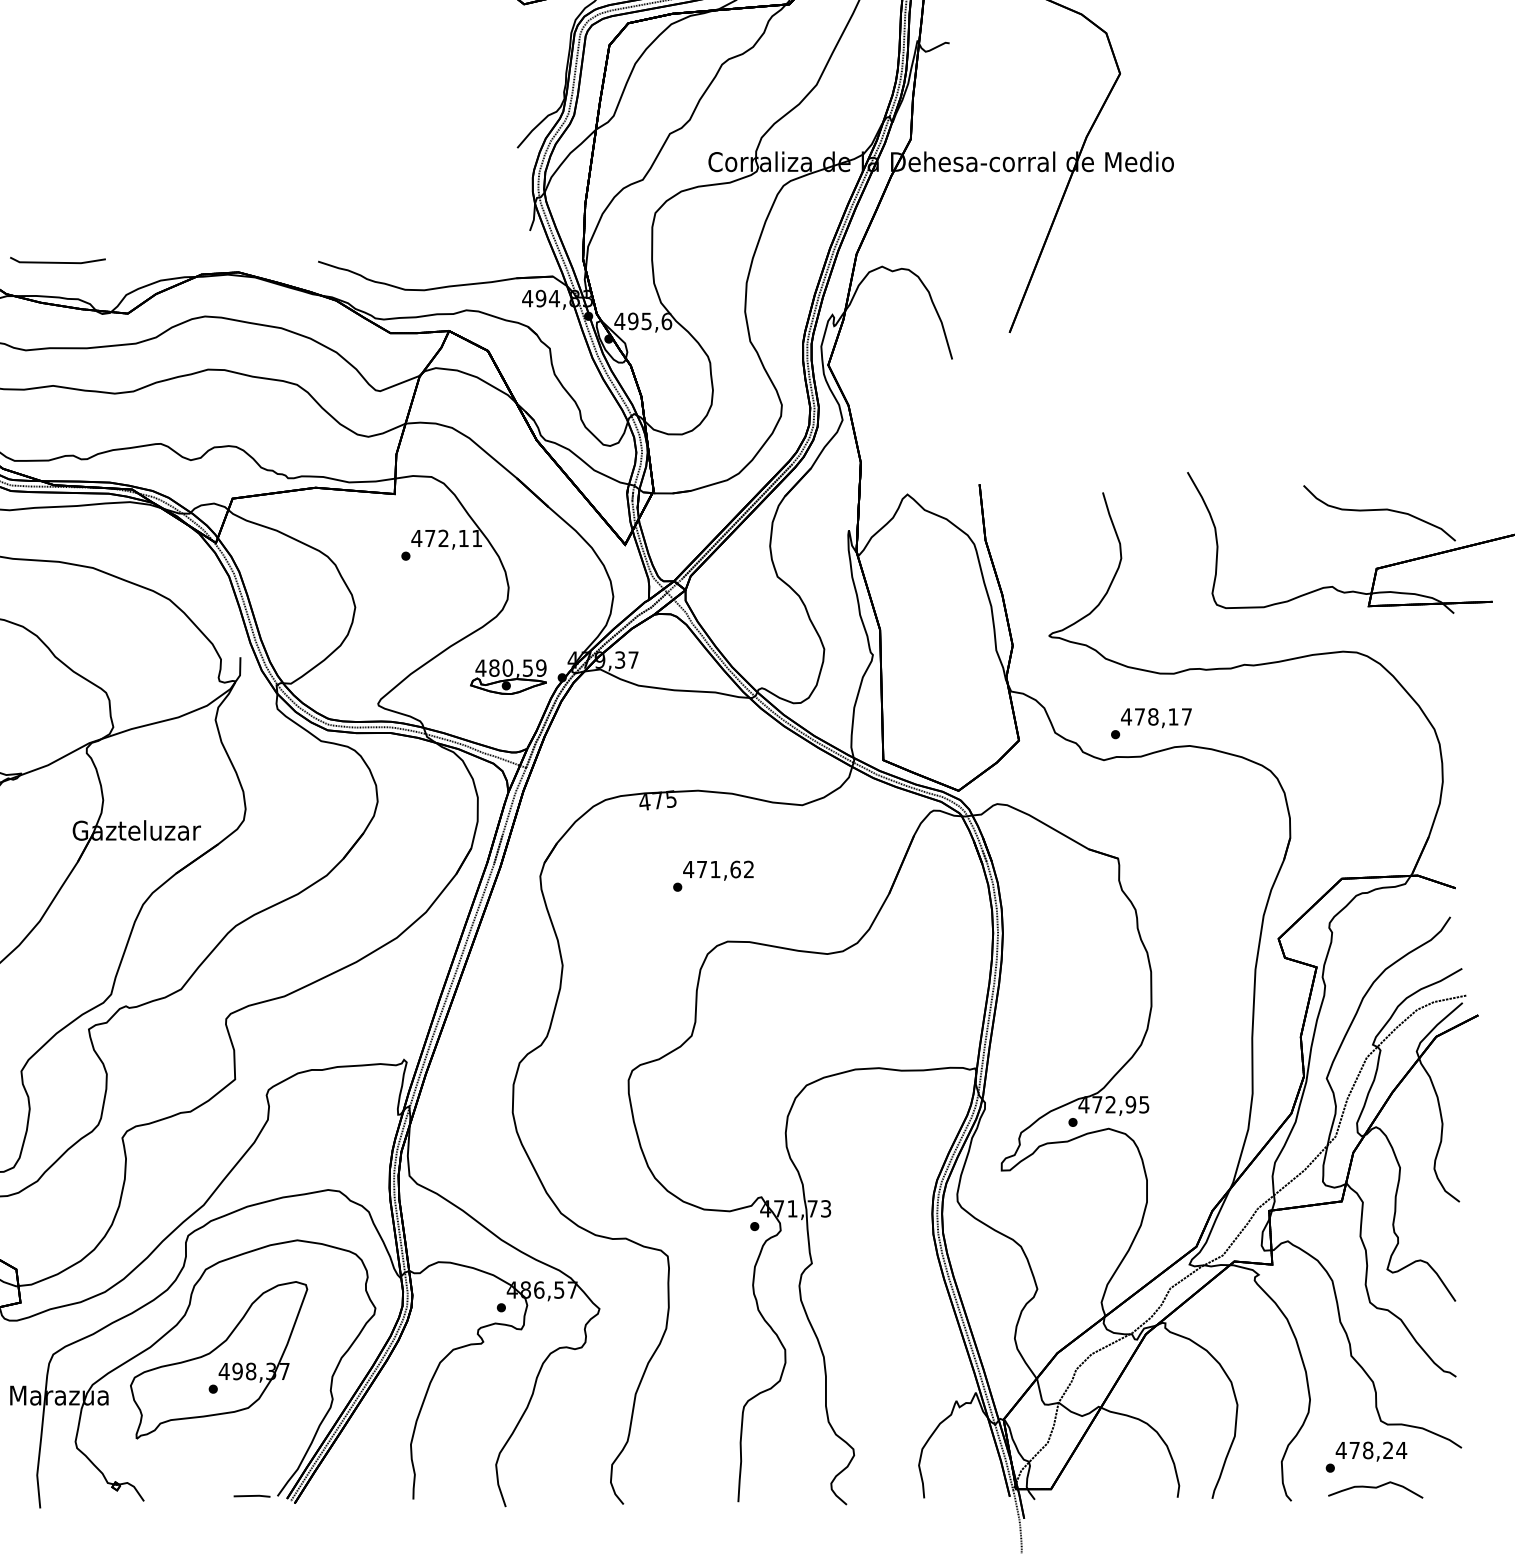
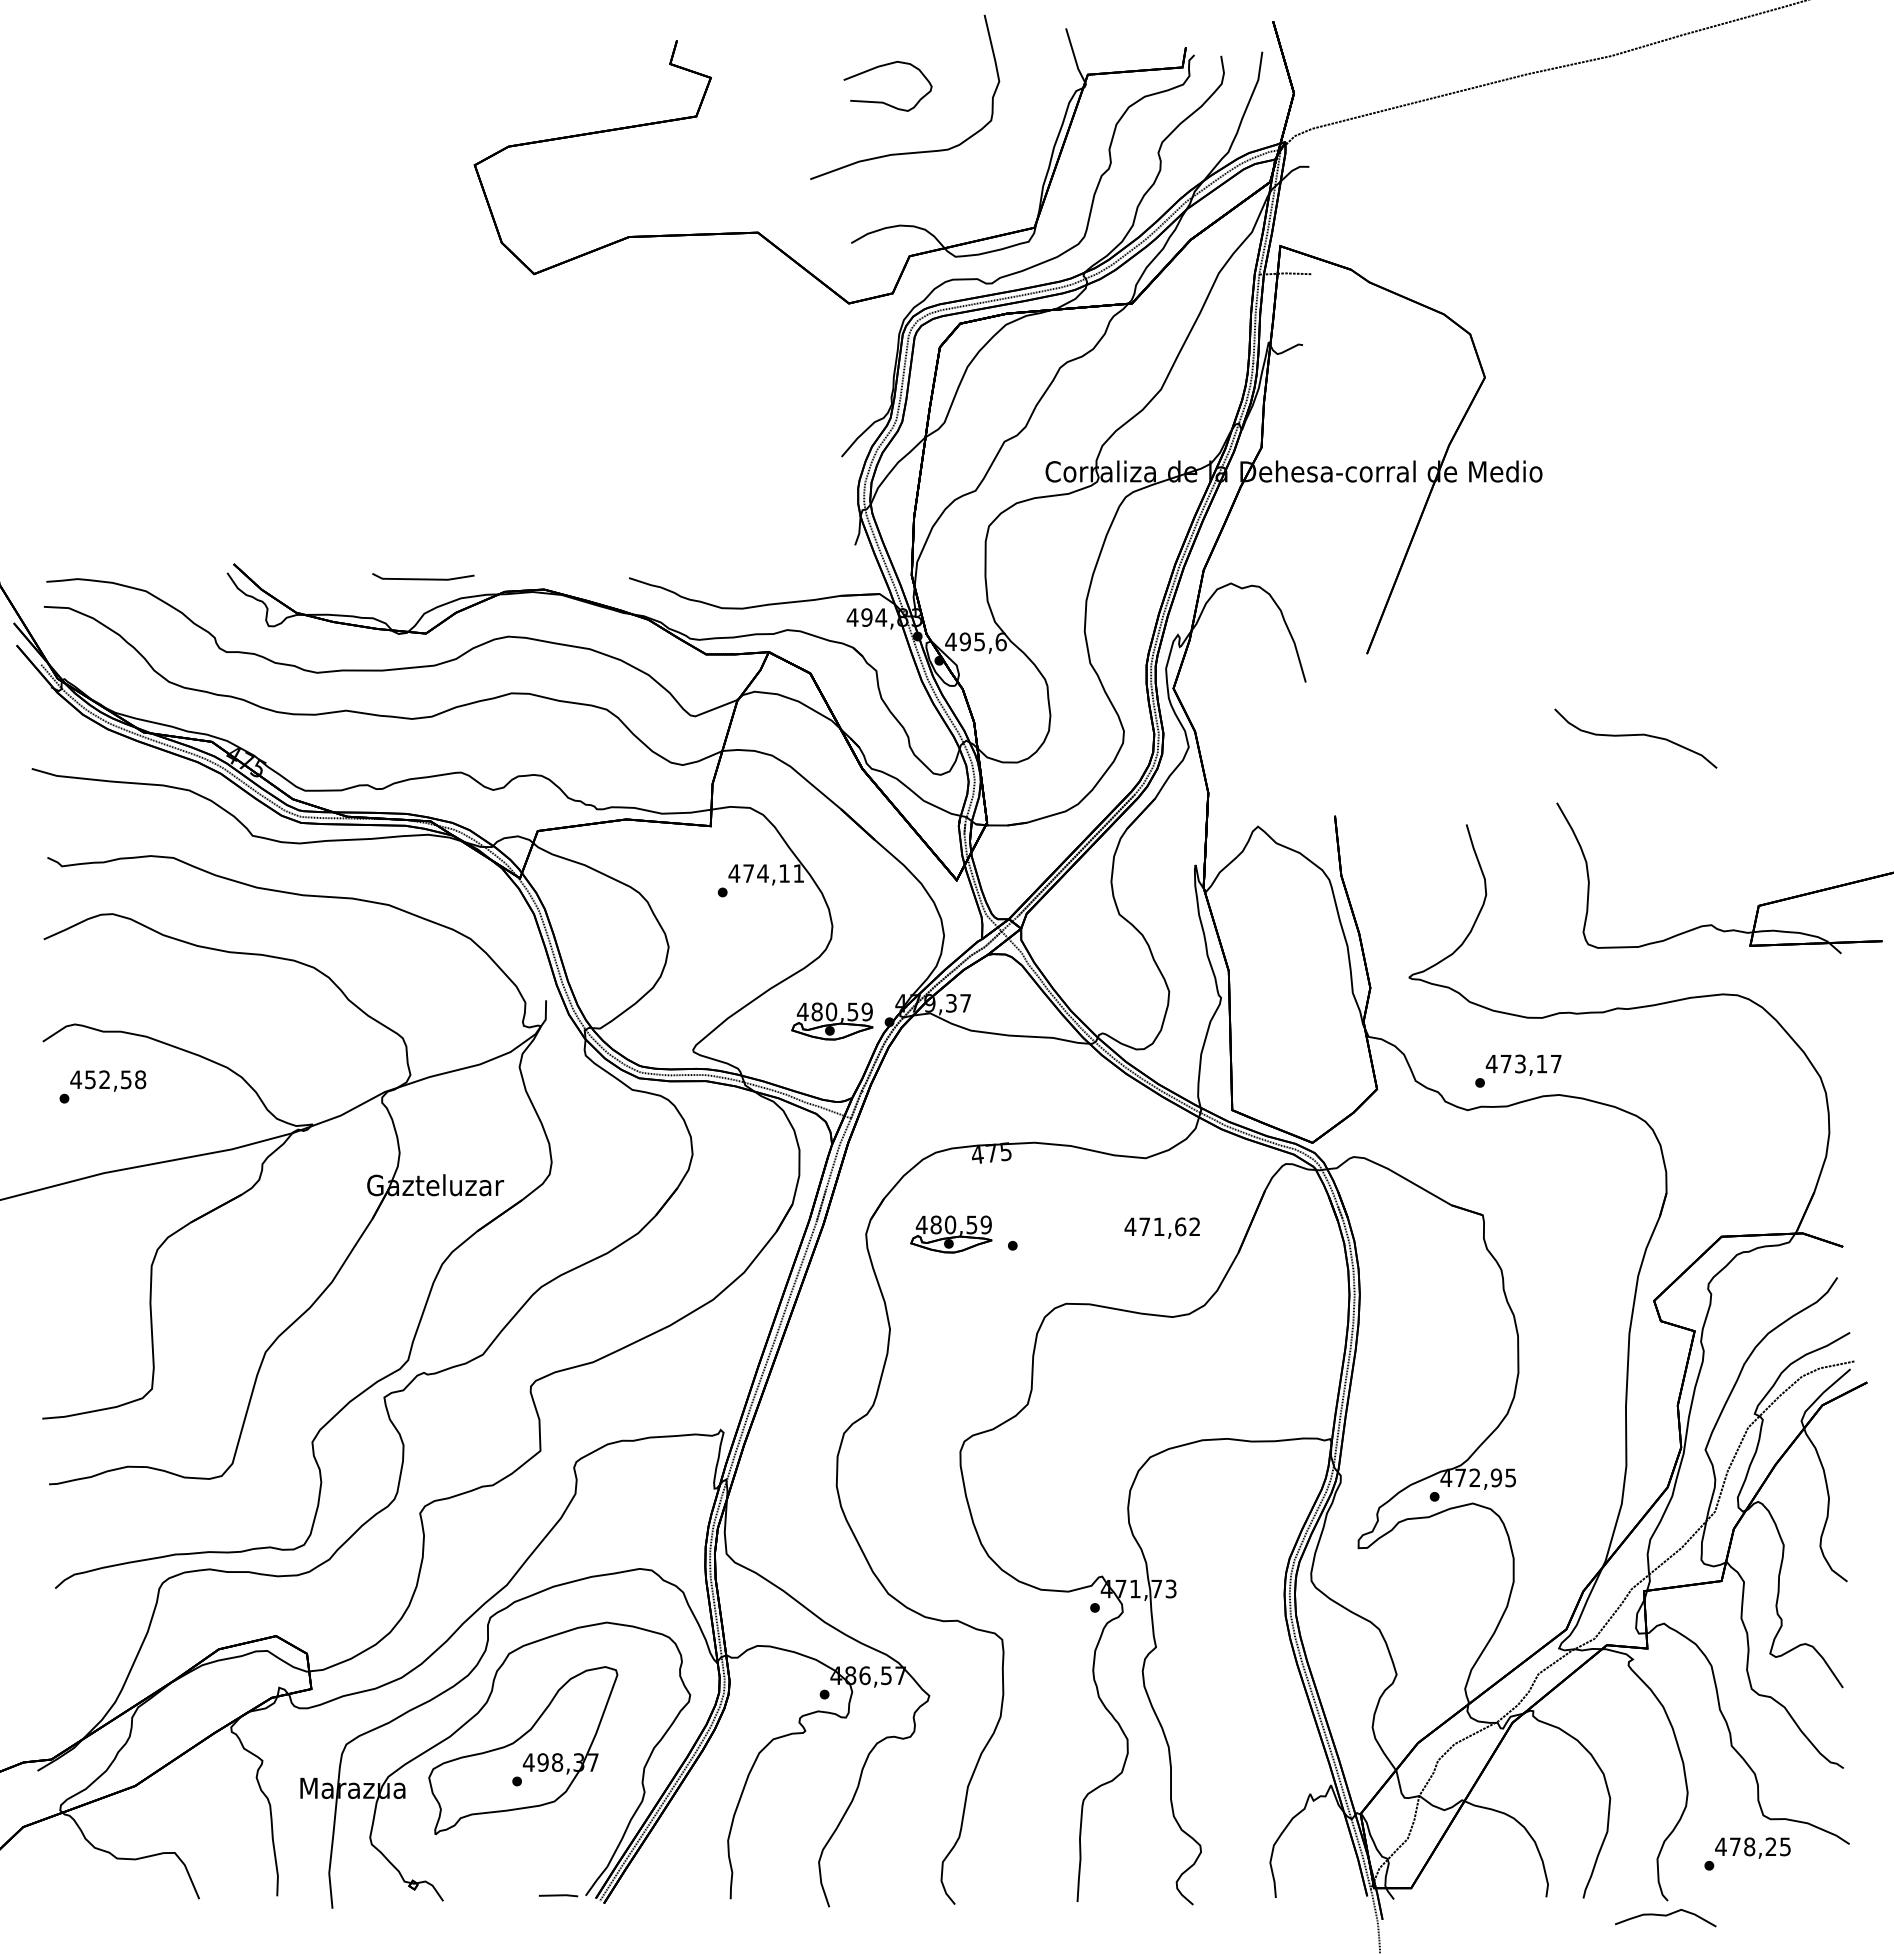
line: (58, 262) -> (423, 578), moved
curve: (1379, 510) -> (1635, 735), moved
text: (443, 538) -> (762, 873), 472,11 -> 474,11
text: (1153, 716) -> (1520, 1063), 478,17 -> 473,17
text: (717, 870) -> (1161, 1227), moved
part: (620, 876) -> (951, 1234), added
text: (1401, 1450) -> (1785, 1846), 478,24 -> 478,25
curve: (1375, 1488) -> (1665, 1916), moved

